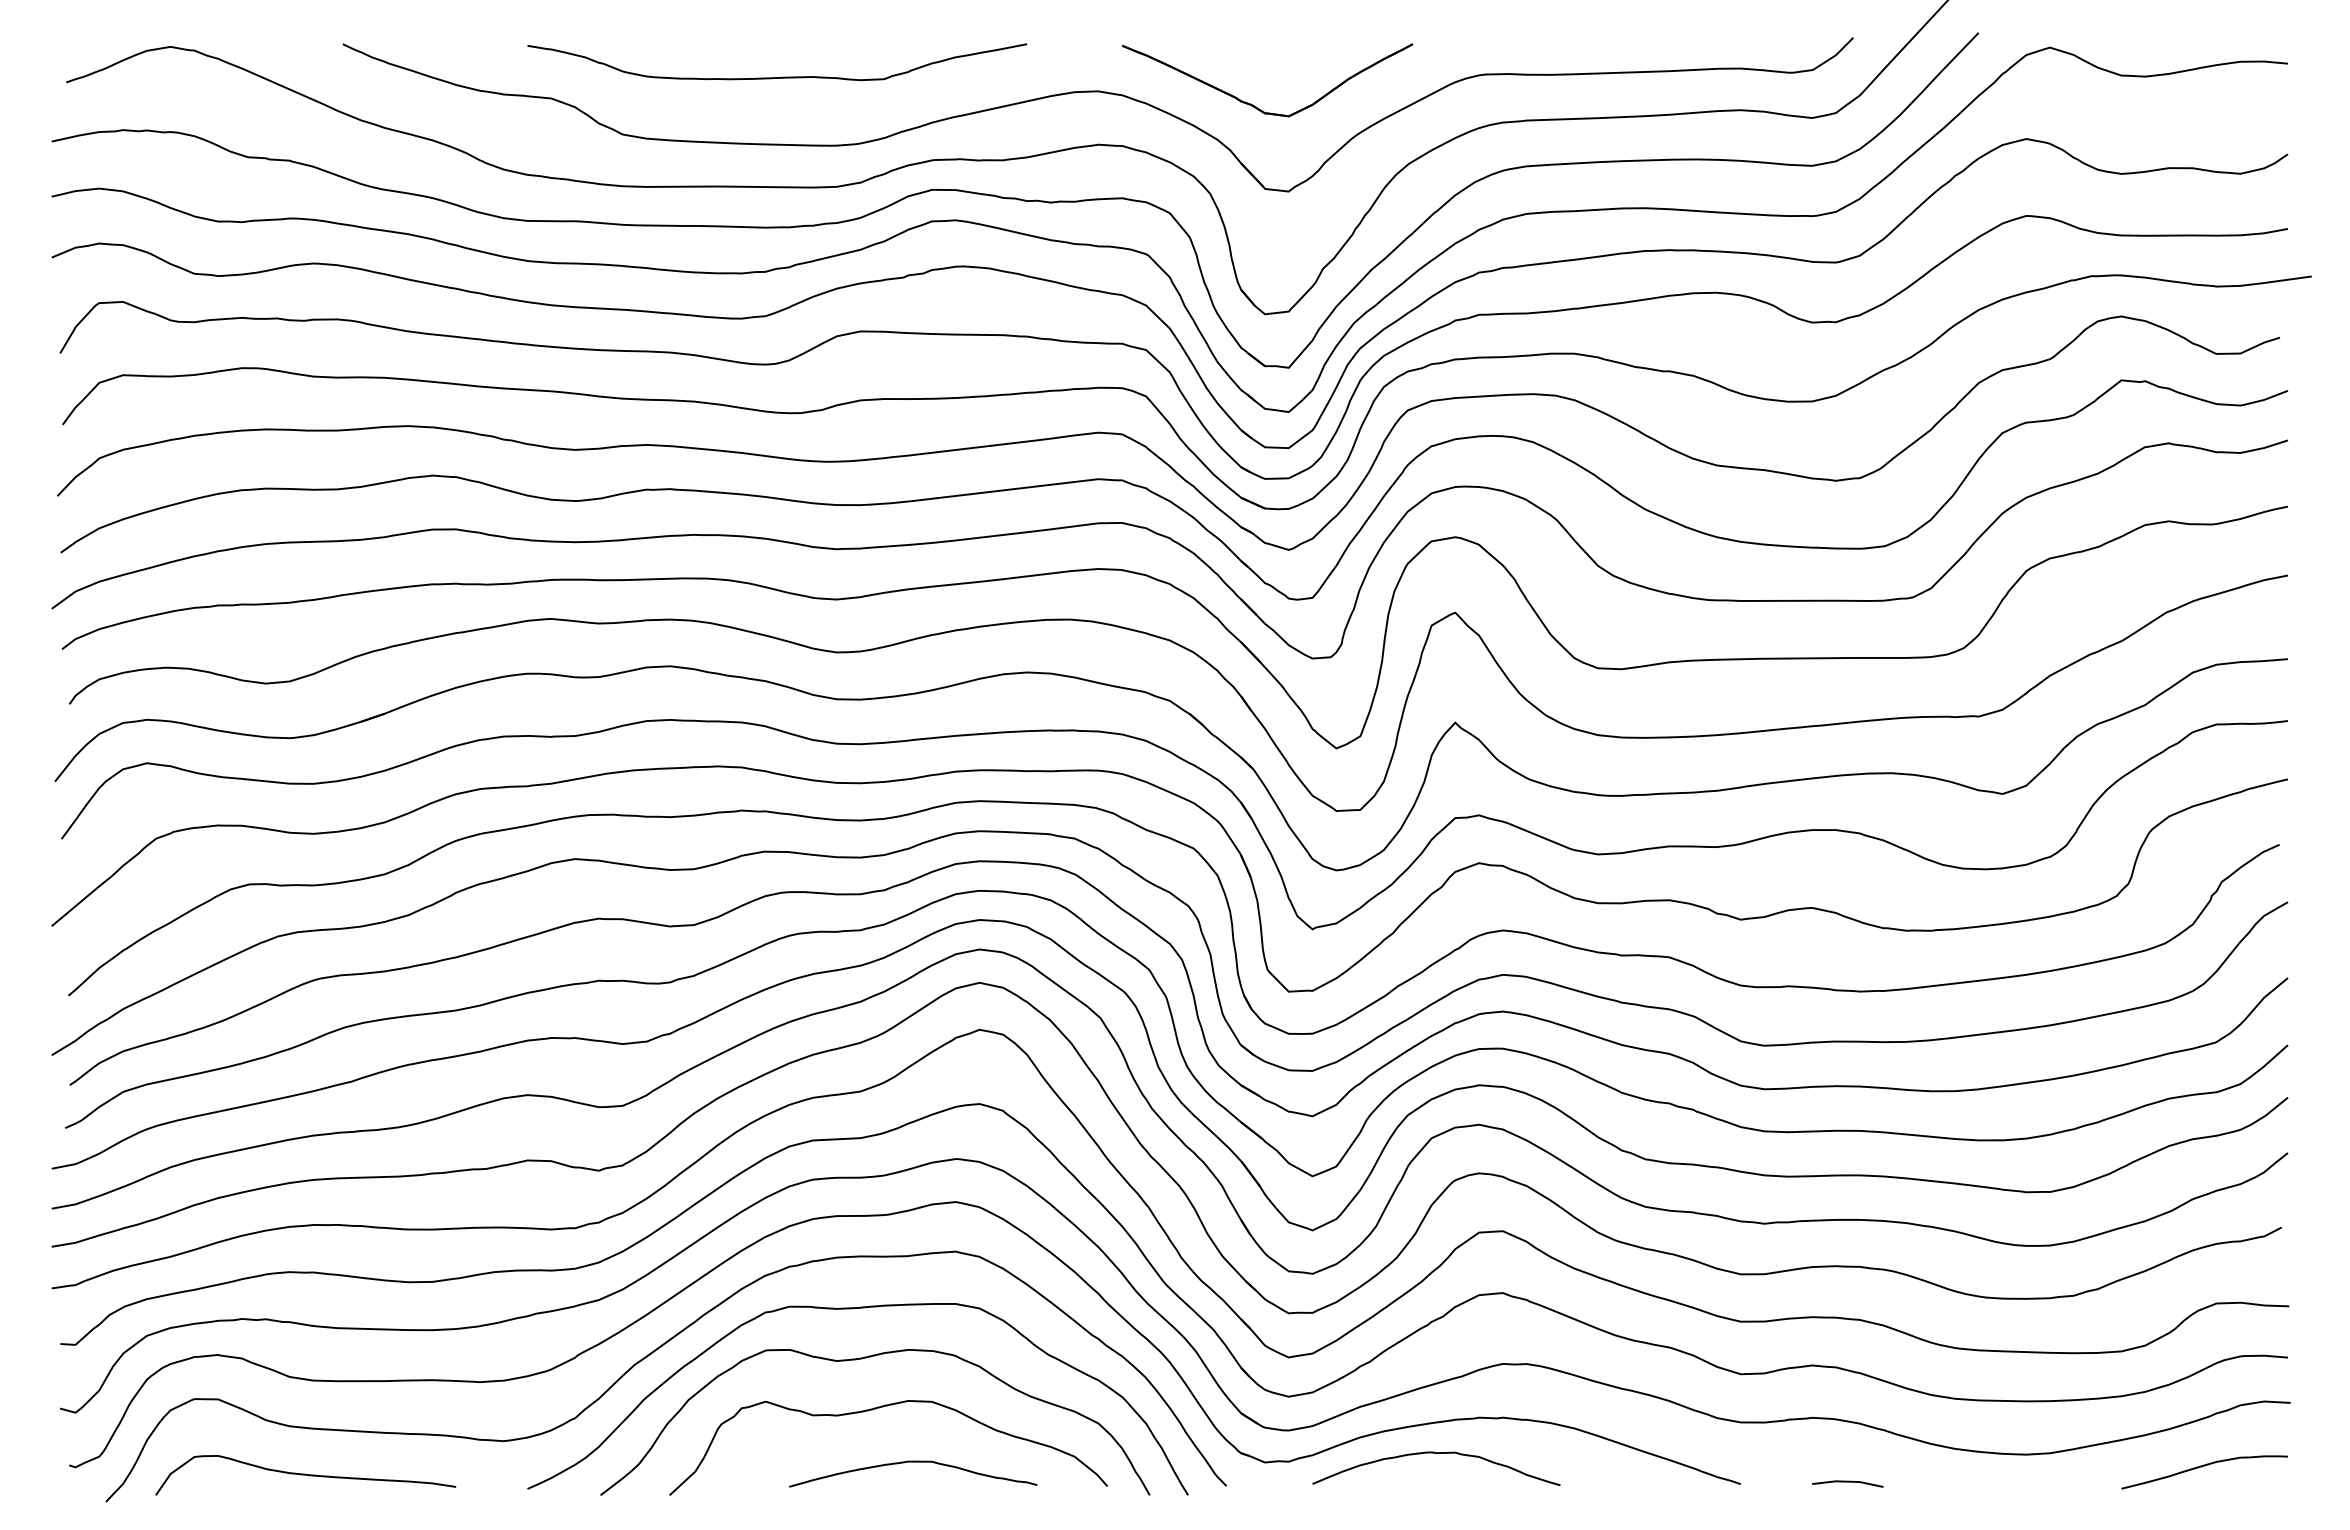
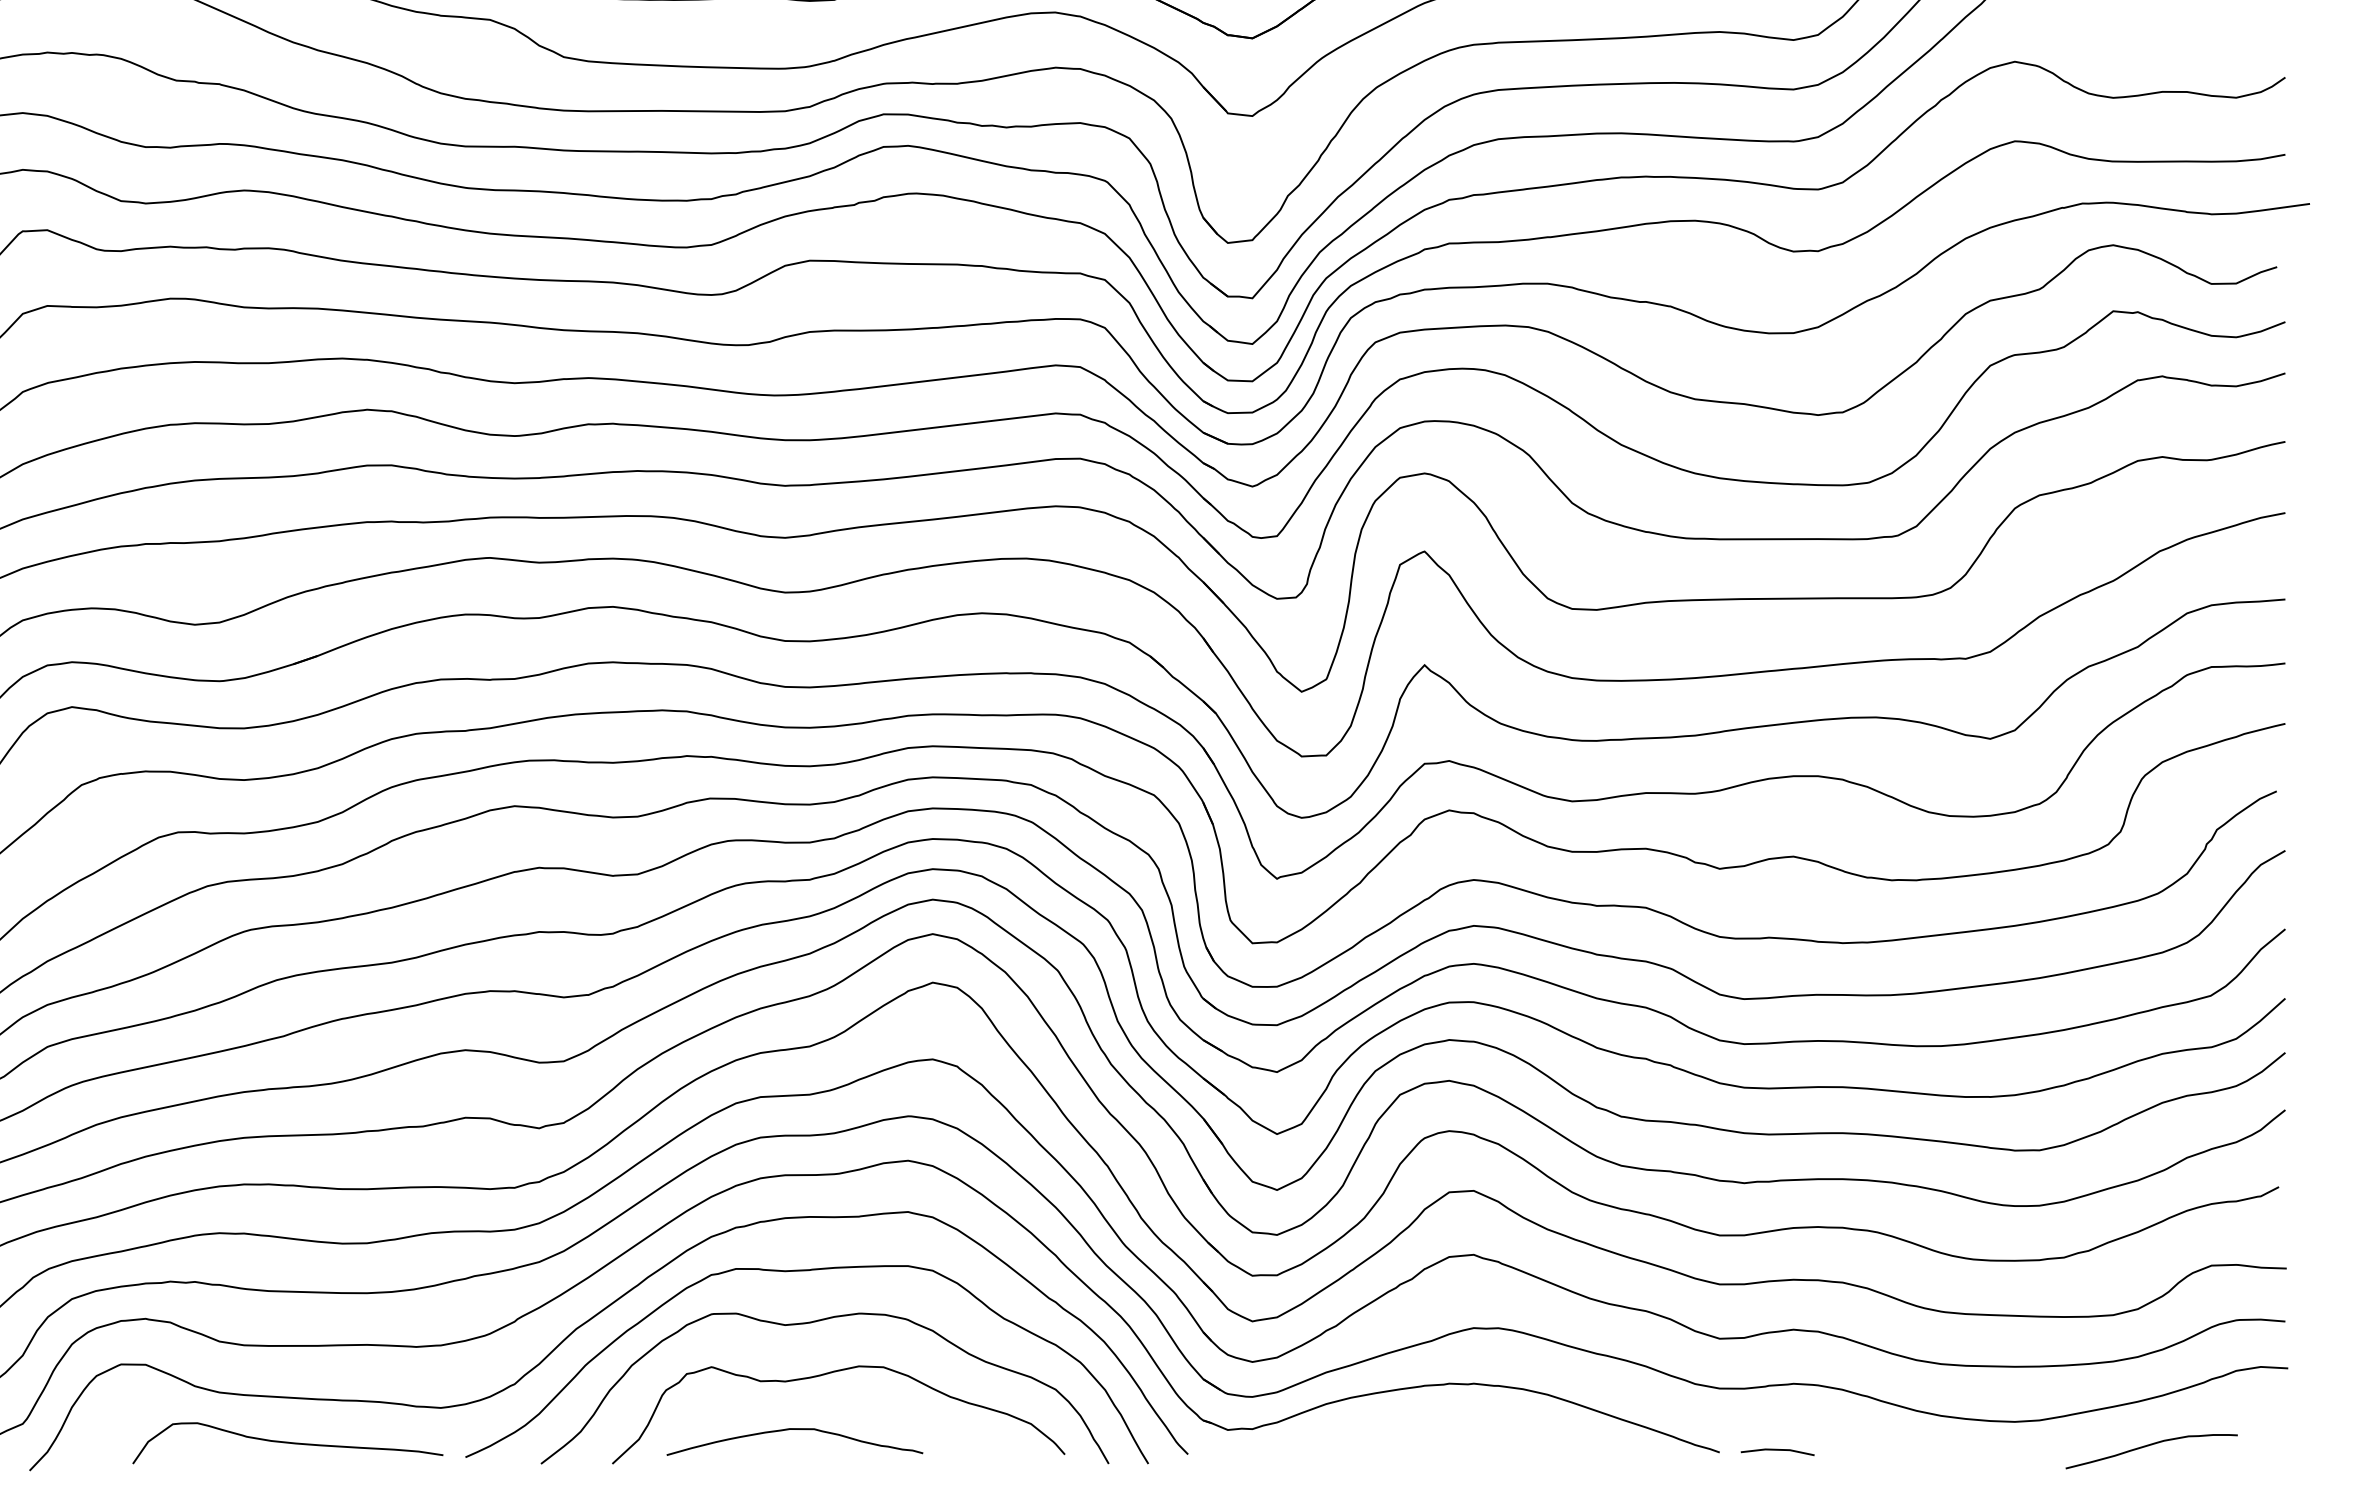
curve: (1436, 1453) -> (1405, 1420), removed
curve: (913, 1462) -> (795, 1429), moved
curve: (2201, 1467) -> (2148, 1446), moved
curve: (305, 1475) -> (287, 1443), moved
line: (1847, 1482) -> (1777, 1450), moved

